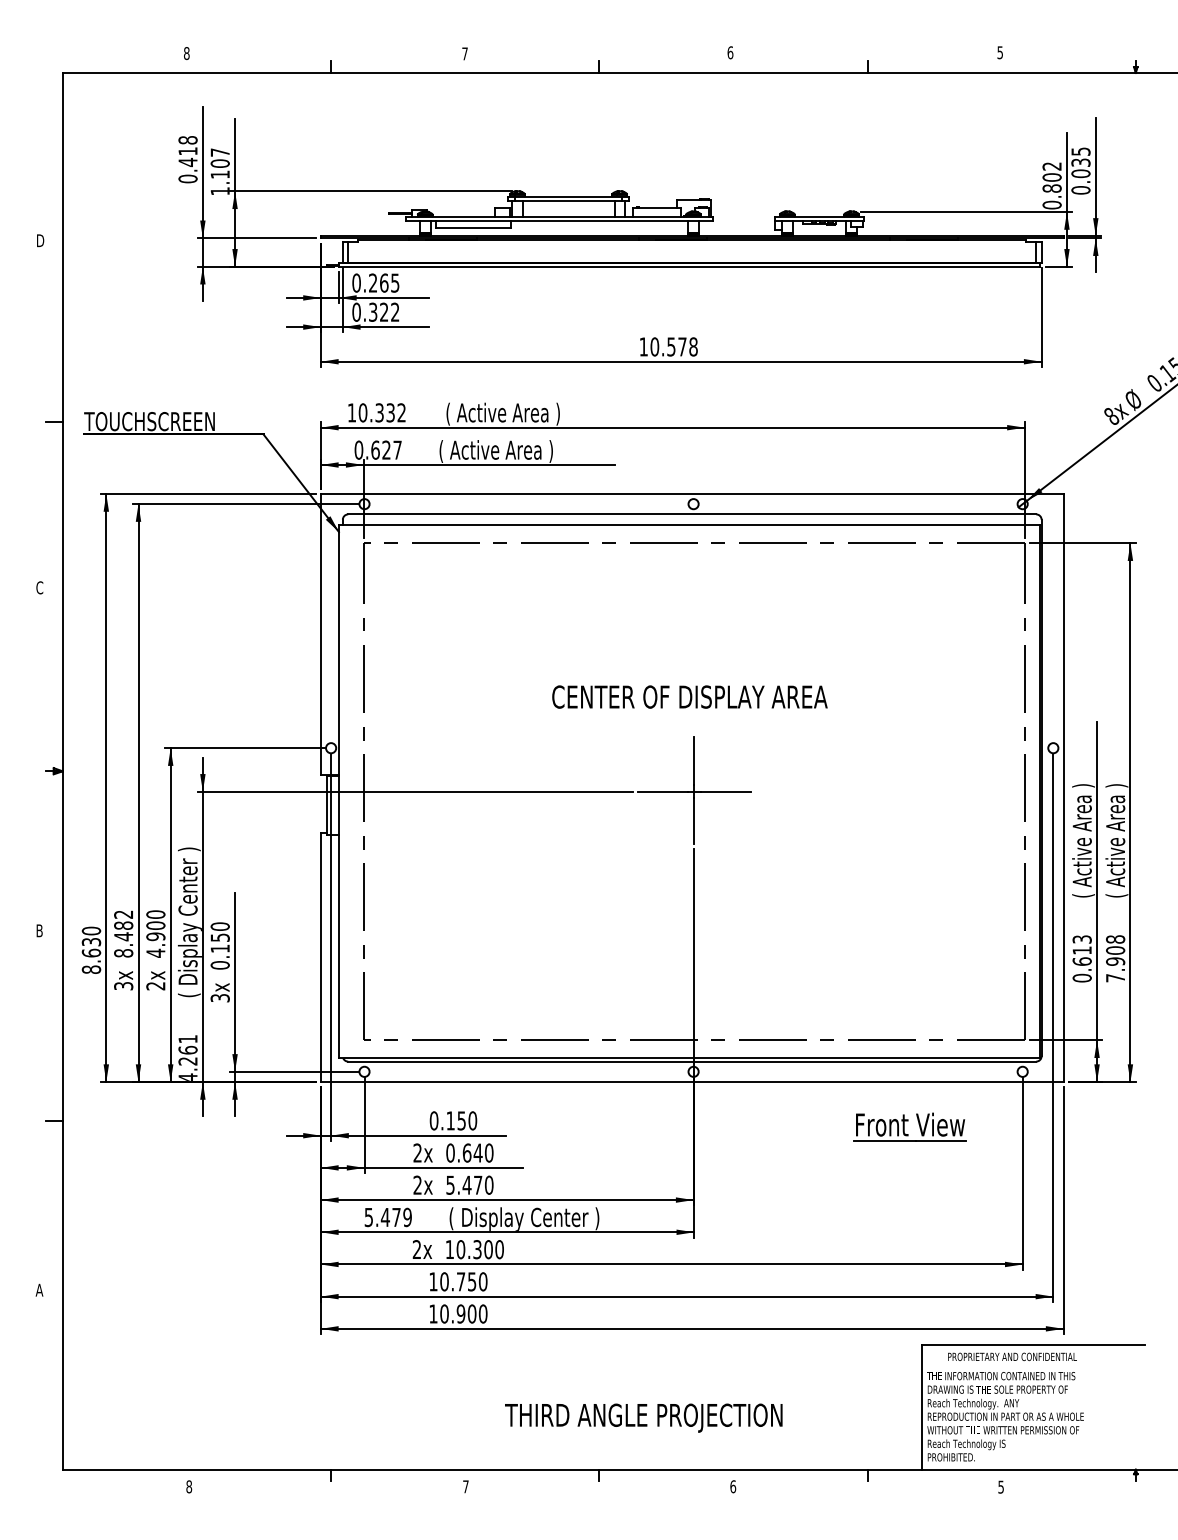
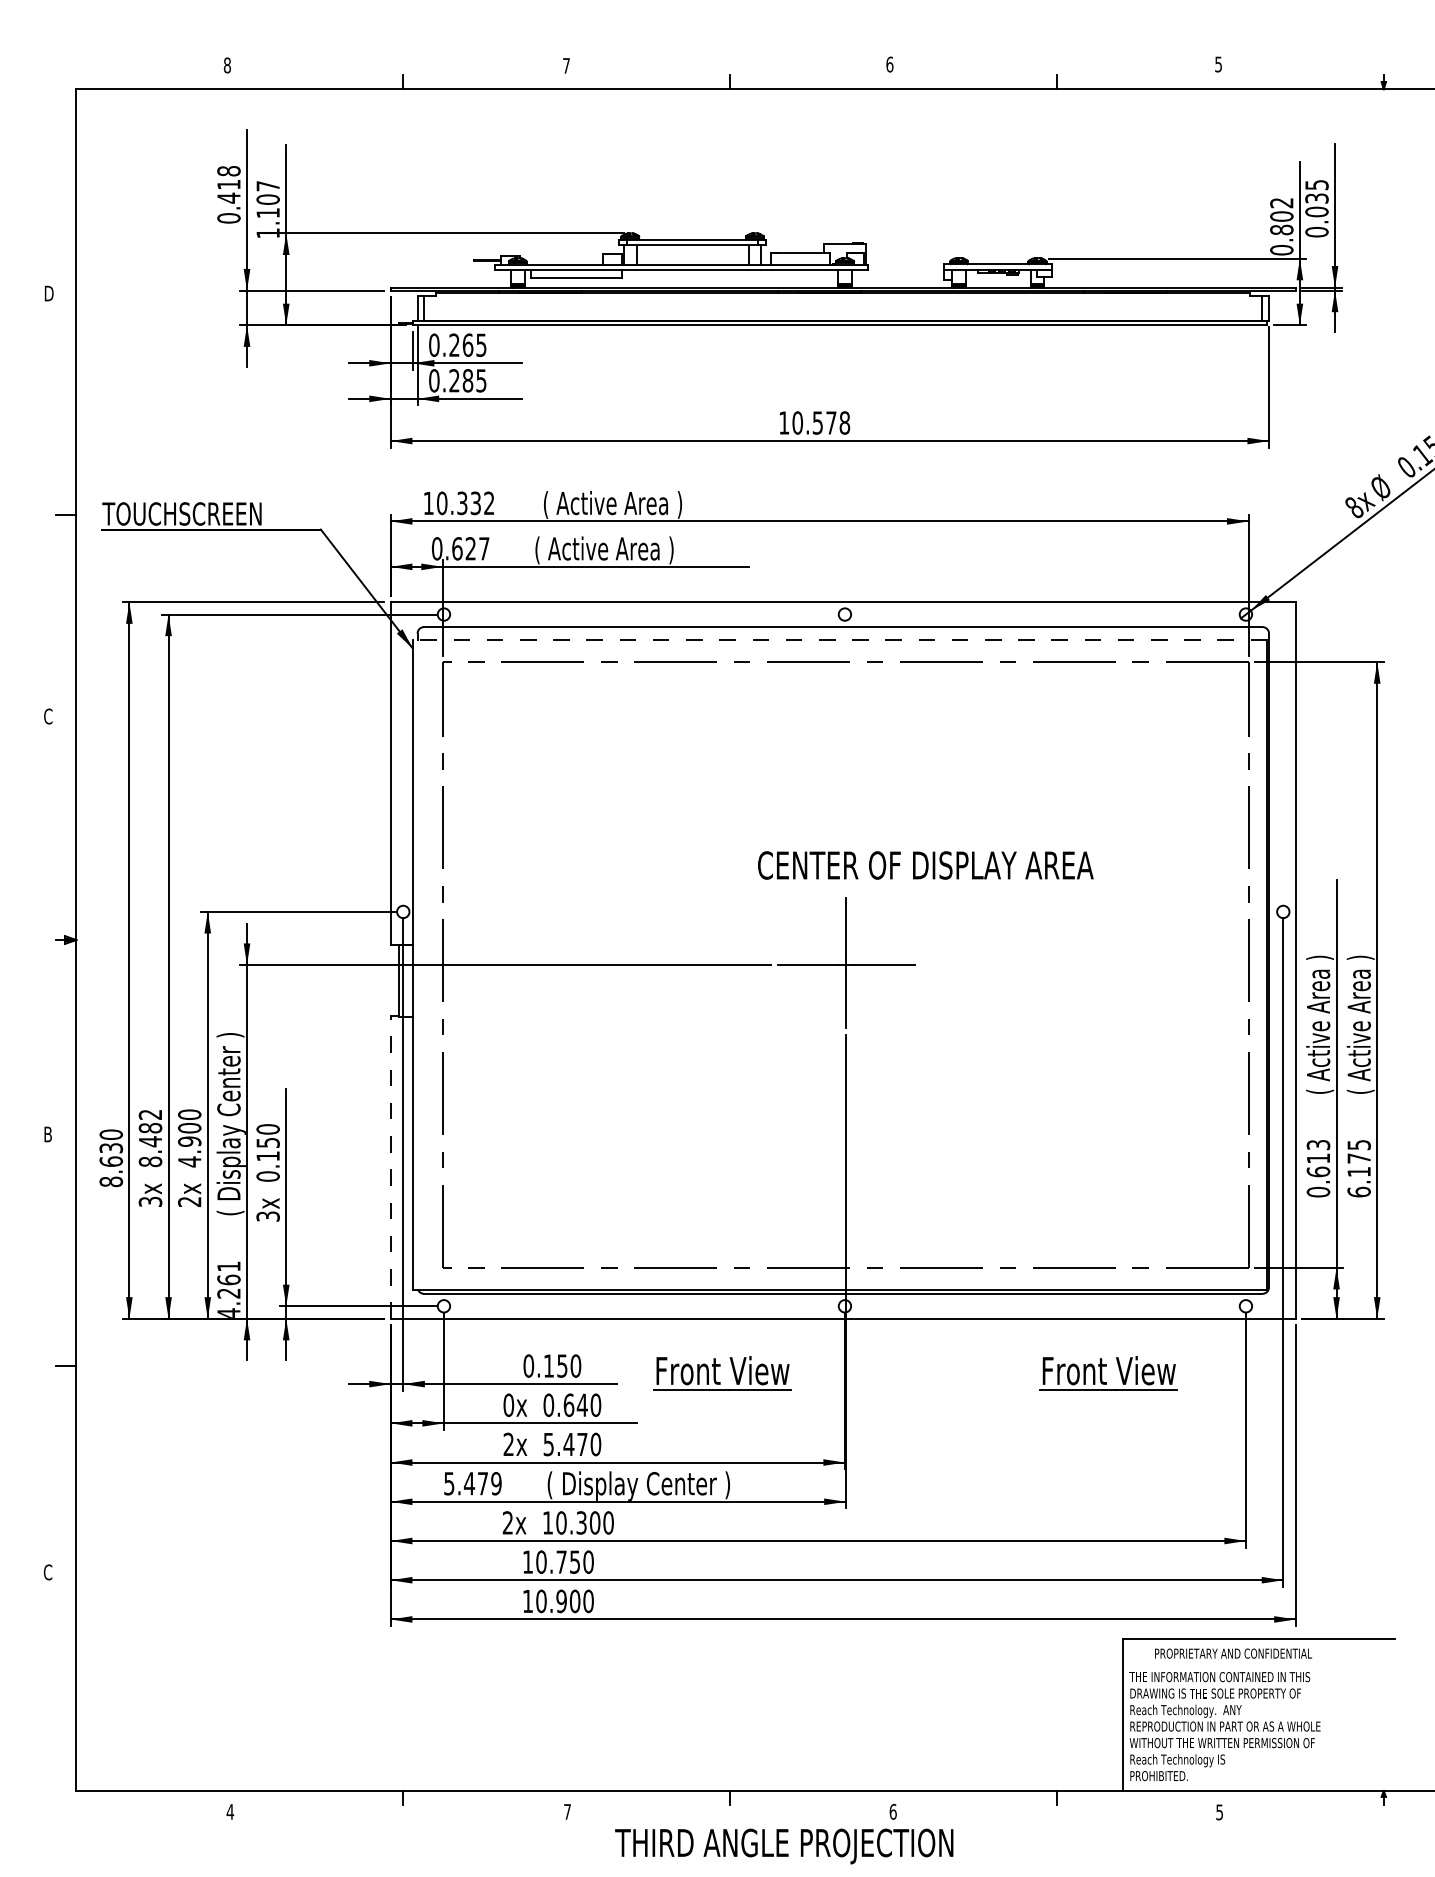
text: (384, 311) -> (468, 379), 0.322 -> 0.285
line: (689, 525) -> (839, 640), solid -> dashed
text: (689, 696) -> (925, 864), moved
line: (320, 957) -> (390, 1166), solid -> dashed
text: (1115, 958) -> (1359, 1168), 7.908 -> 6.175
part: (592, 1126) -> (721, 1372), added
text: (417, 1152) -> (508, 1404), 2x -> 0x
text: (39, 1289) -> (47, 1571), A -> C
text: (643, 1417) -> (783, 1845), moved
text: (189, 1486) -> (230, 1811), 8 -> 4

